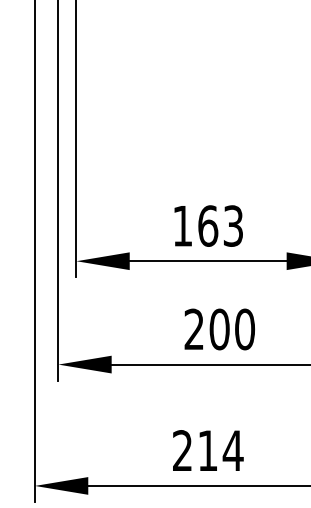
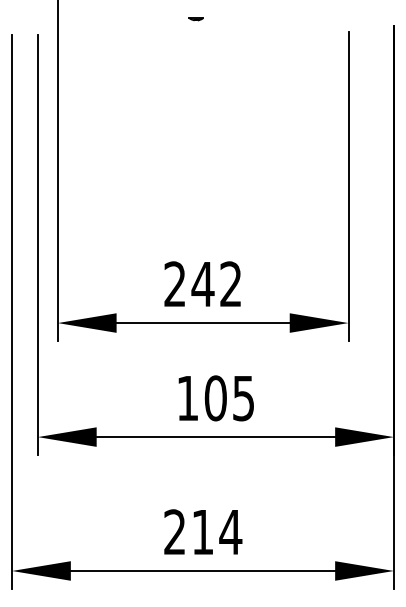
text: (207, 226) -> (202, 284), 163 -> 242
text: (219, 329) -> (215, 398), 200 -> 105

